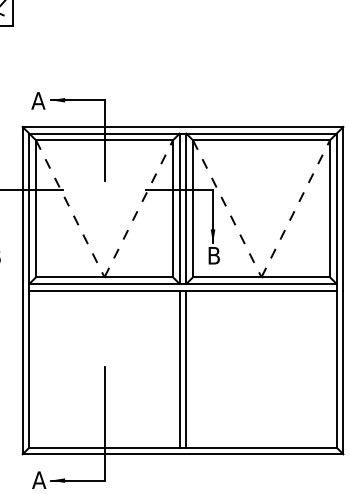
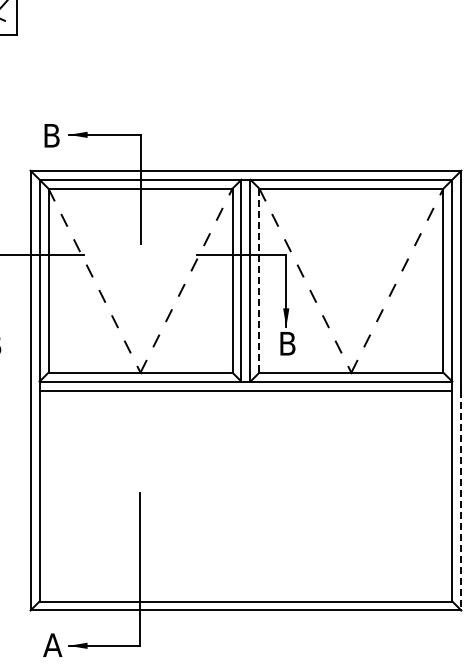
text: (38, 100) -> (51, 135), A -> B
line: (193, 208) -> (259, 280), solid -> dashed
line: (179, 368) -> (241, 495), removed
line: (186, 368) -> (250, 495), removed
line: (343, 372) -> (461, 500), solid -> dashed

